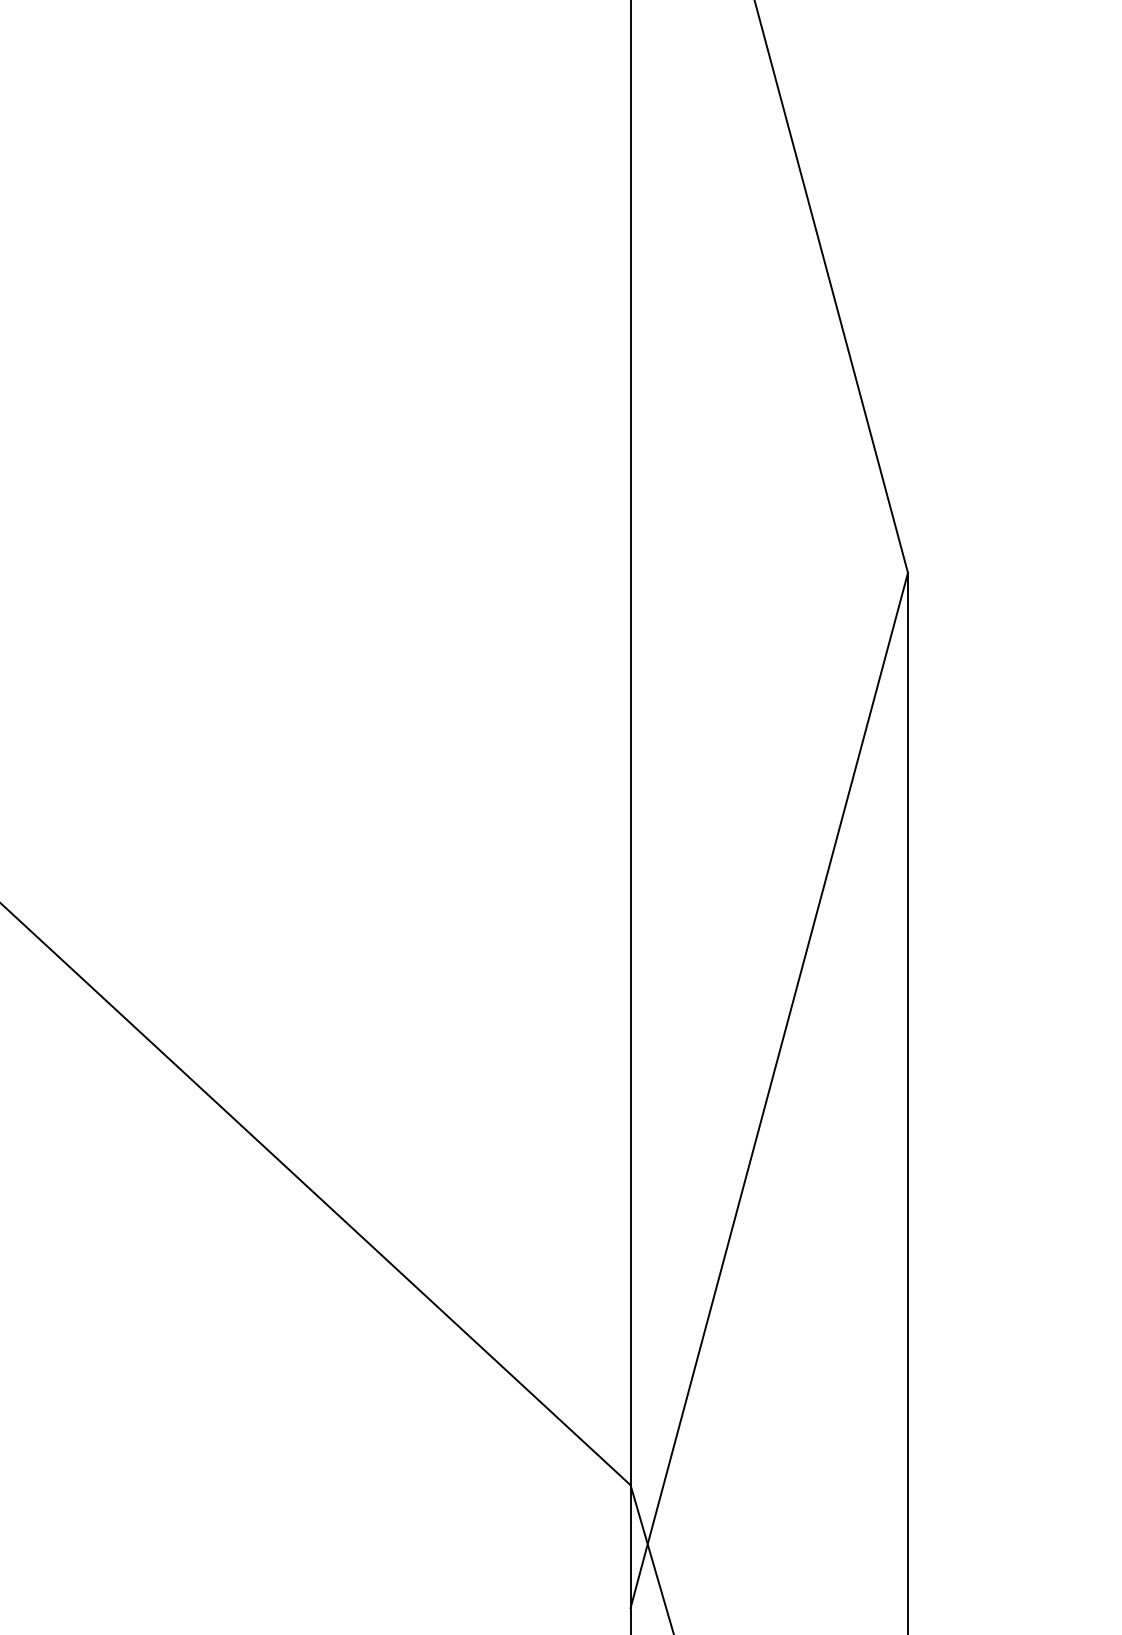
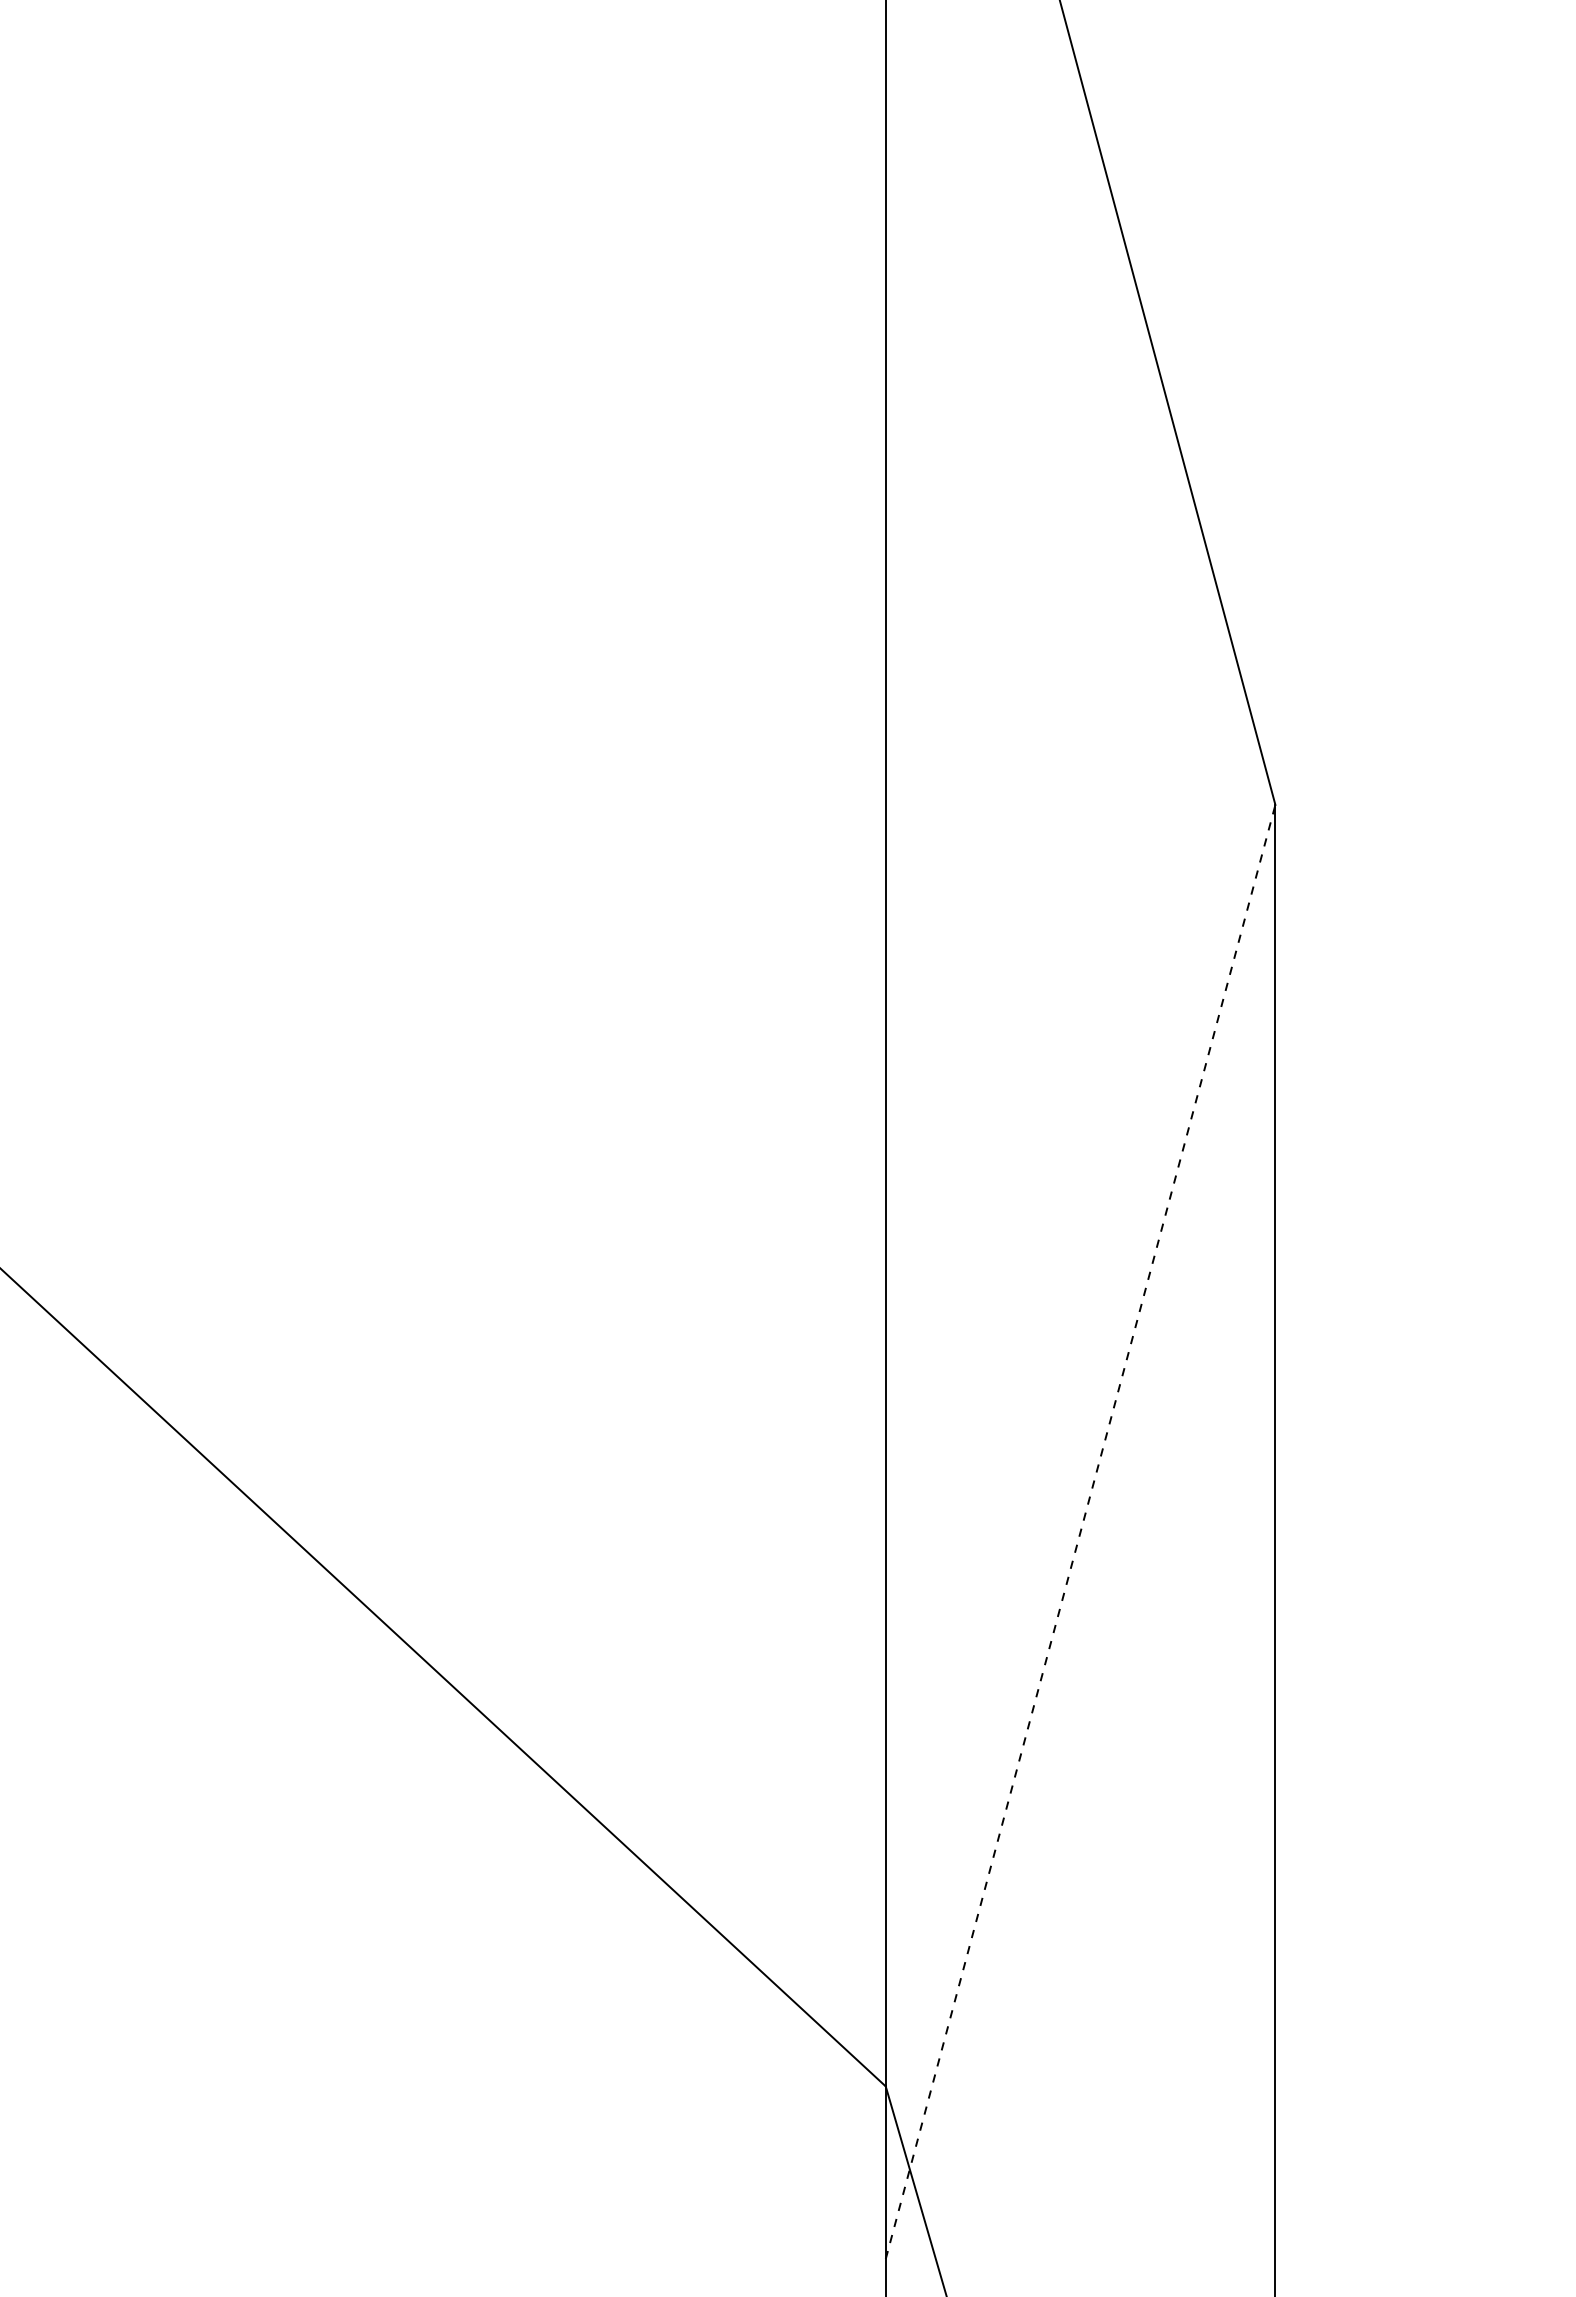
line: (769, 1090) -> (1080, 1532), solid -> dashed

